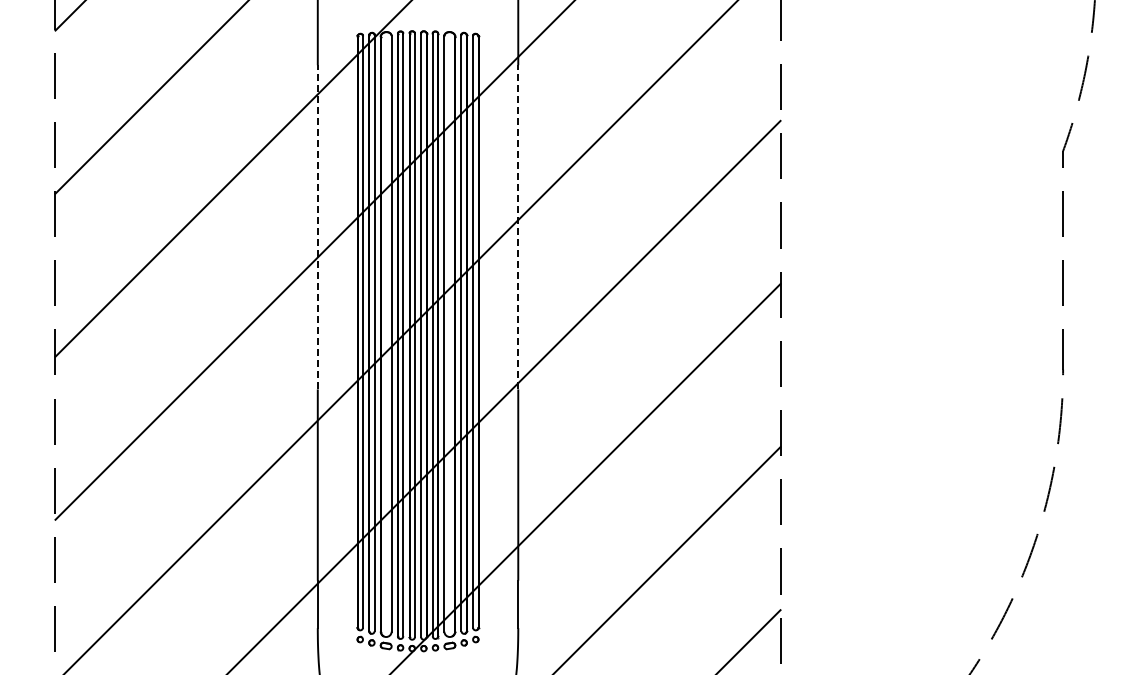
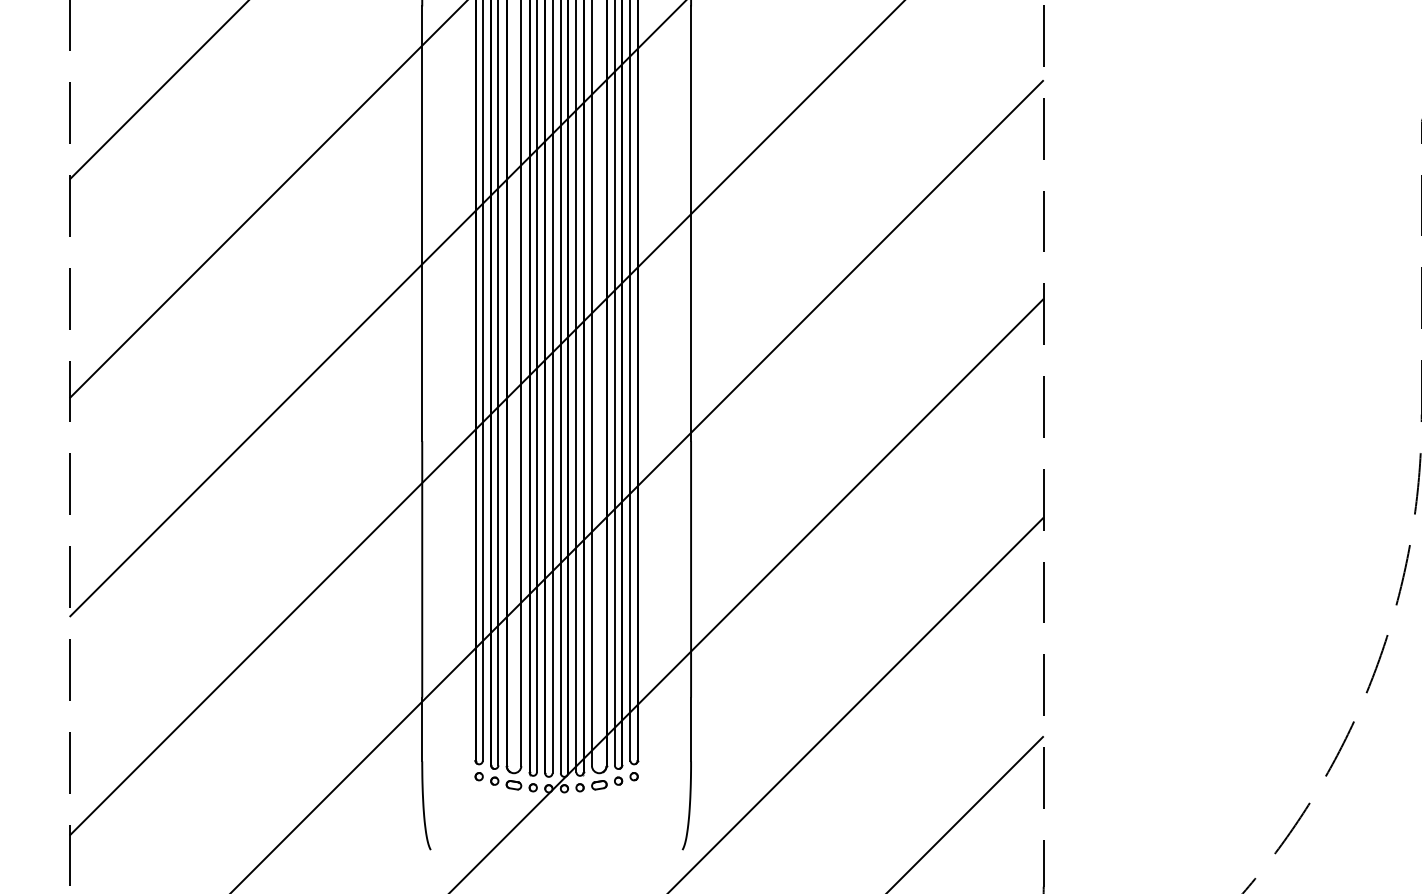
line: (317, 226) -> (421, 222), dashed -> solid
line: (518, 226) -> (691, 222), dashed -> solid

